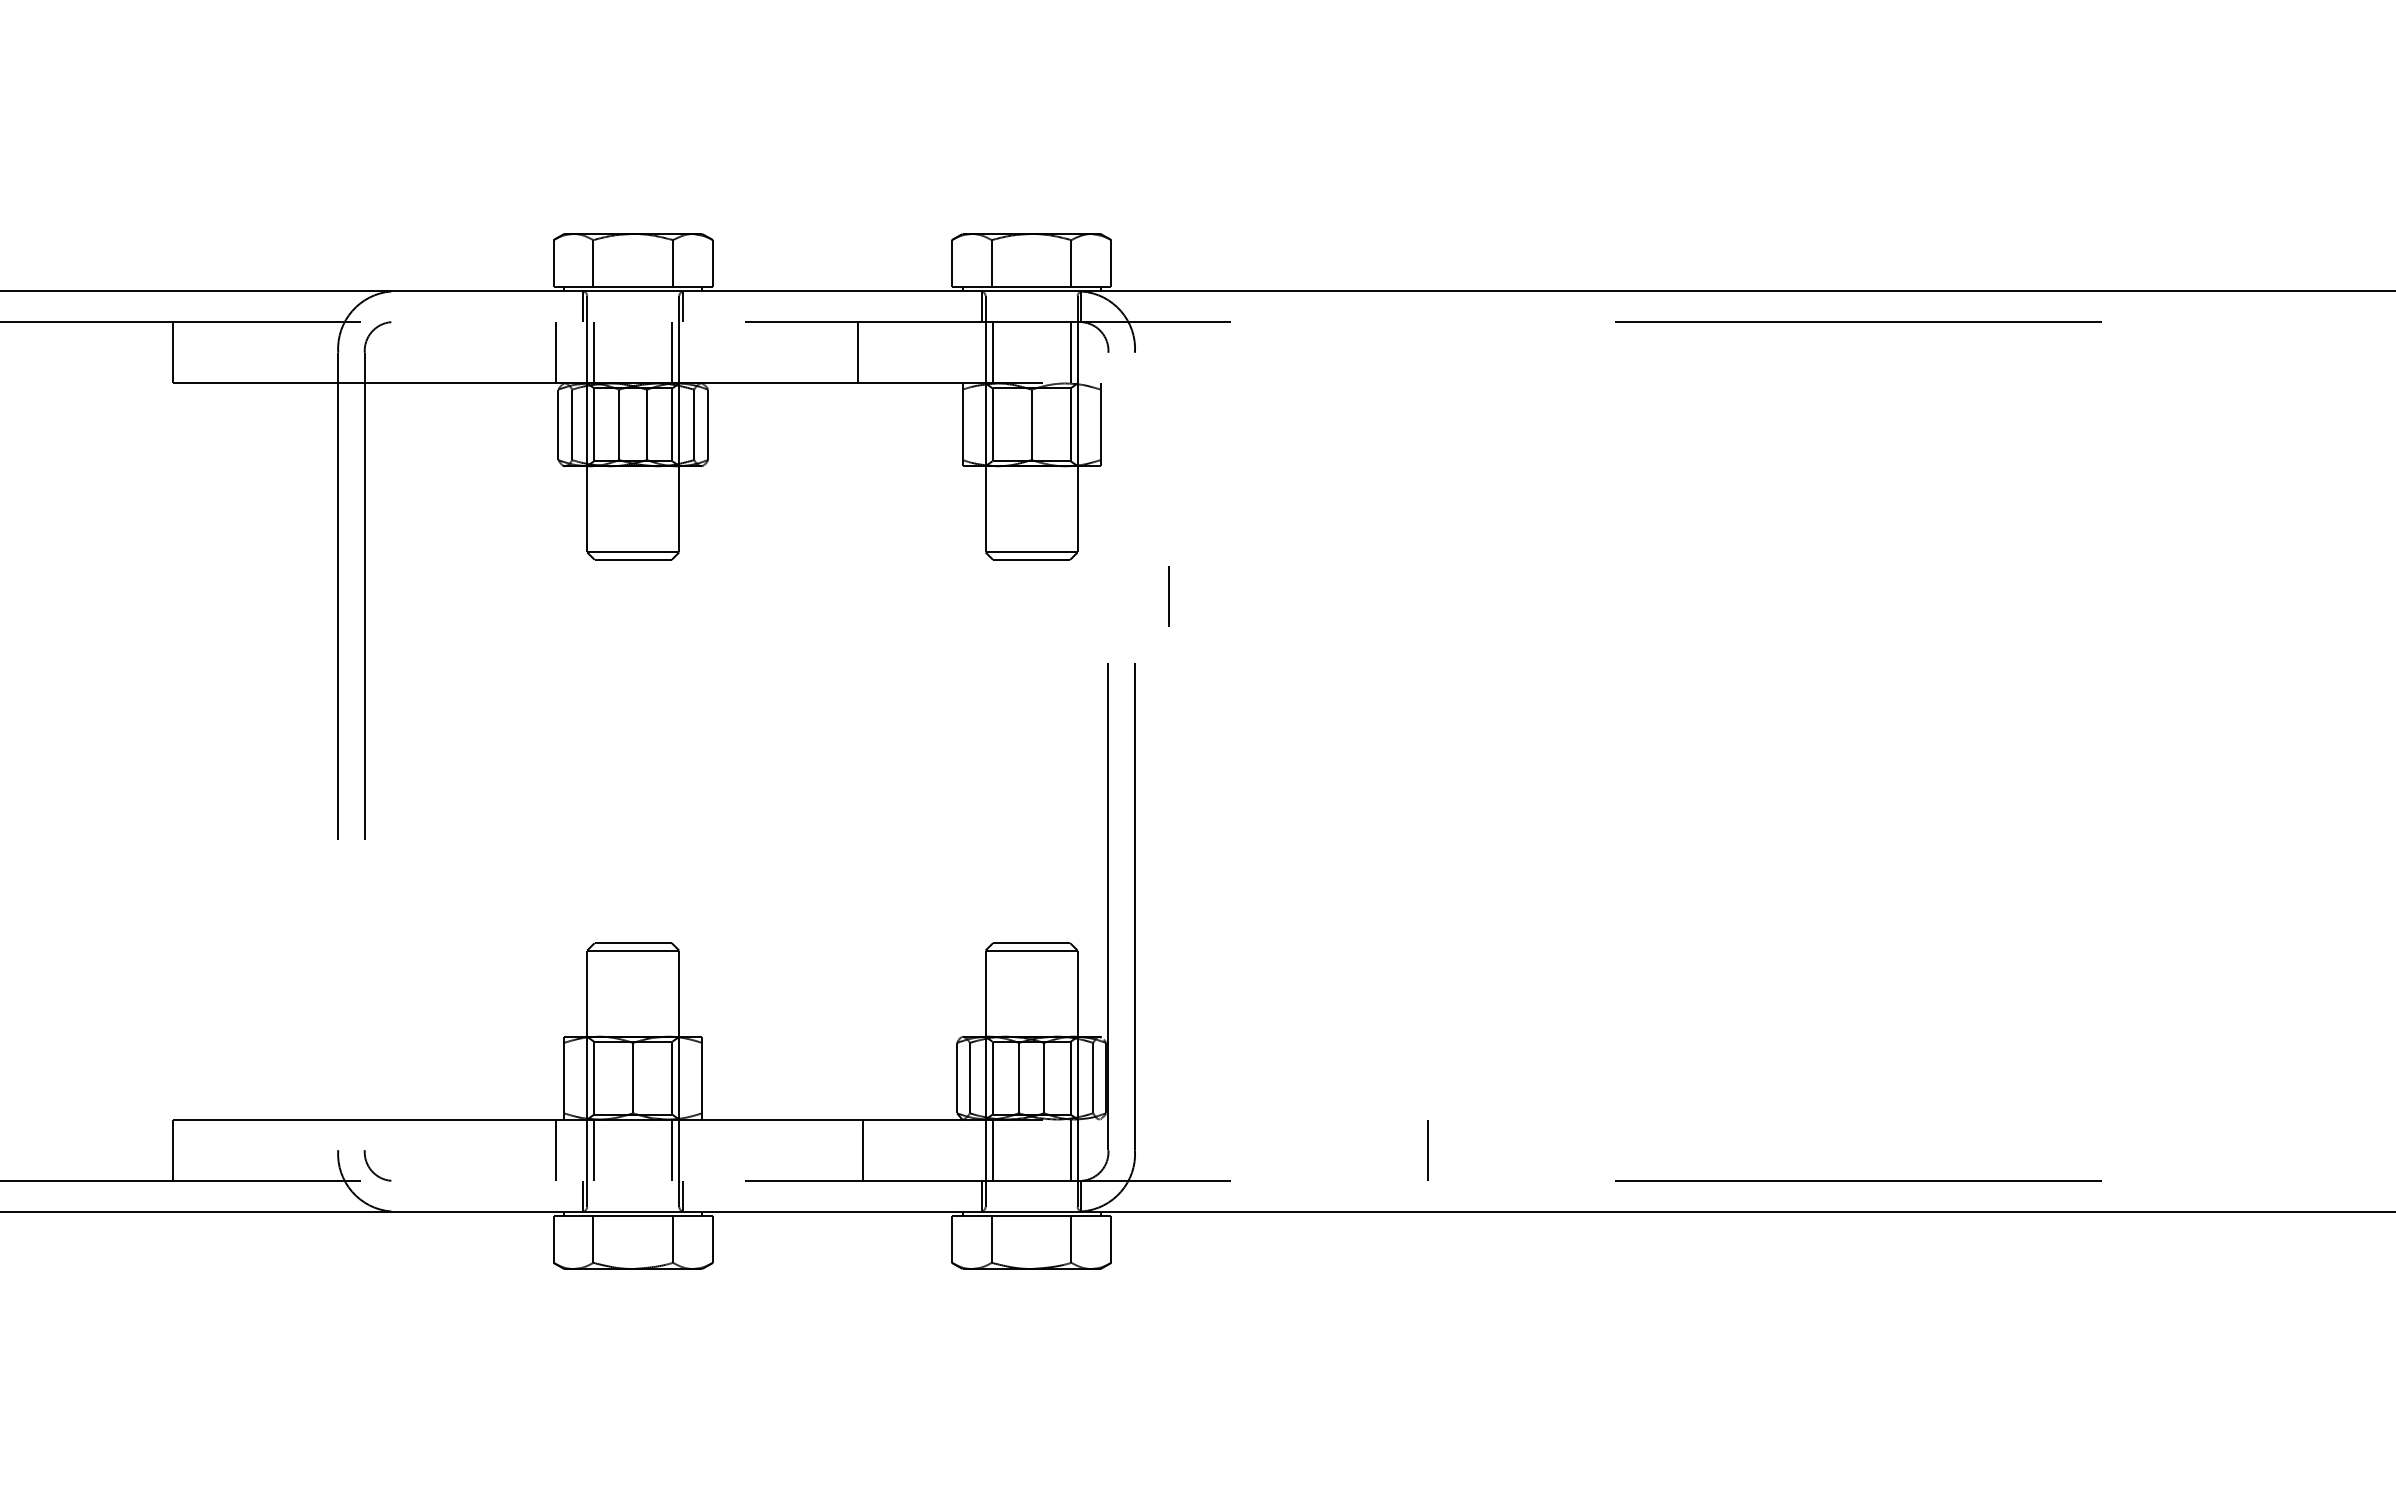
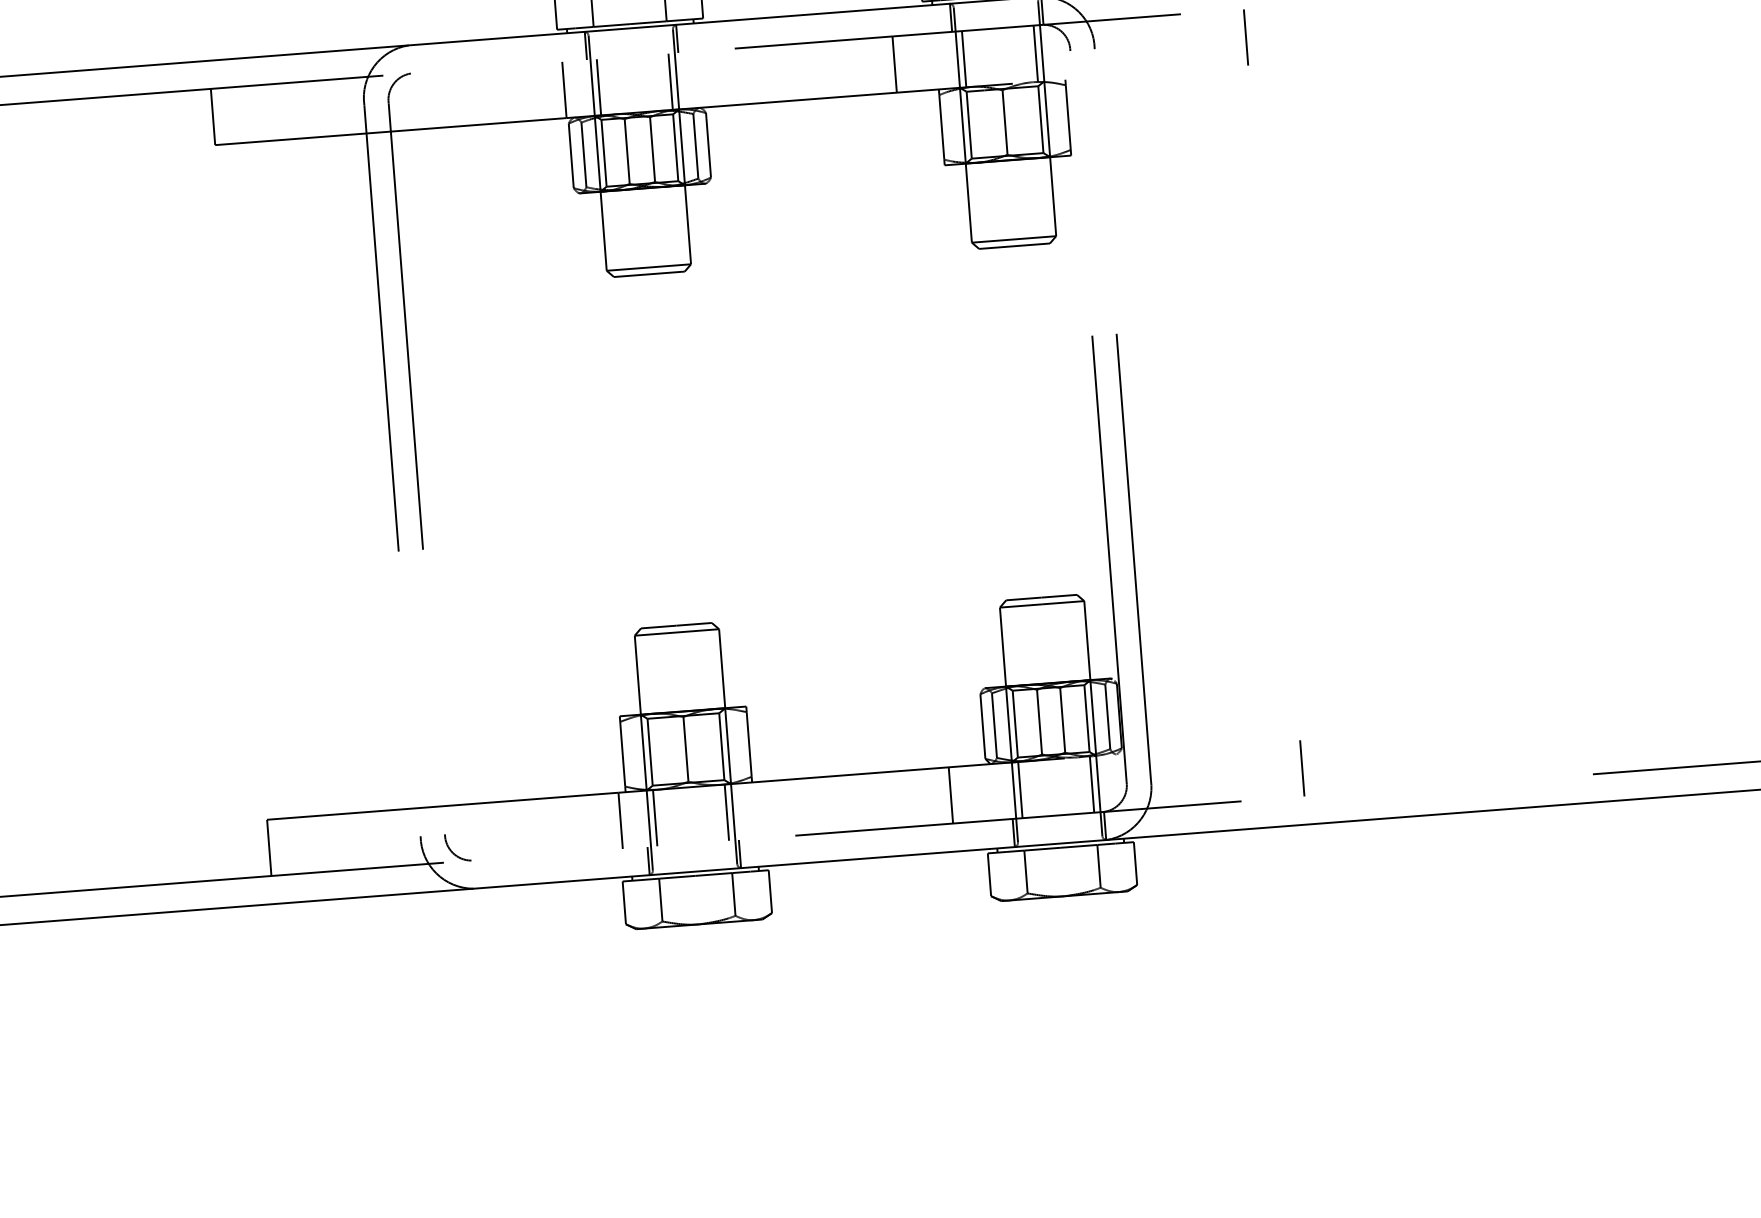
line: (857, 352) -> (894, 64), moved
line: (1168, 596) -> (1245, 37), moved
line: (862, 1149) -> (950, 794), moved
line: (1427, 1150) -> (1301, 768), moved

